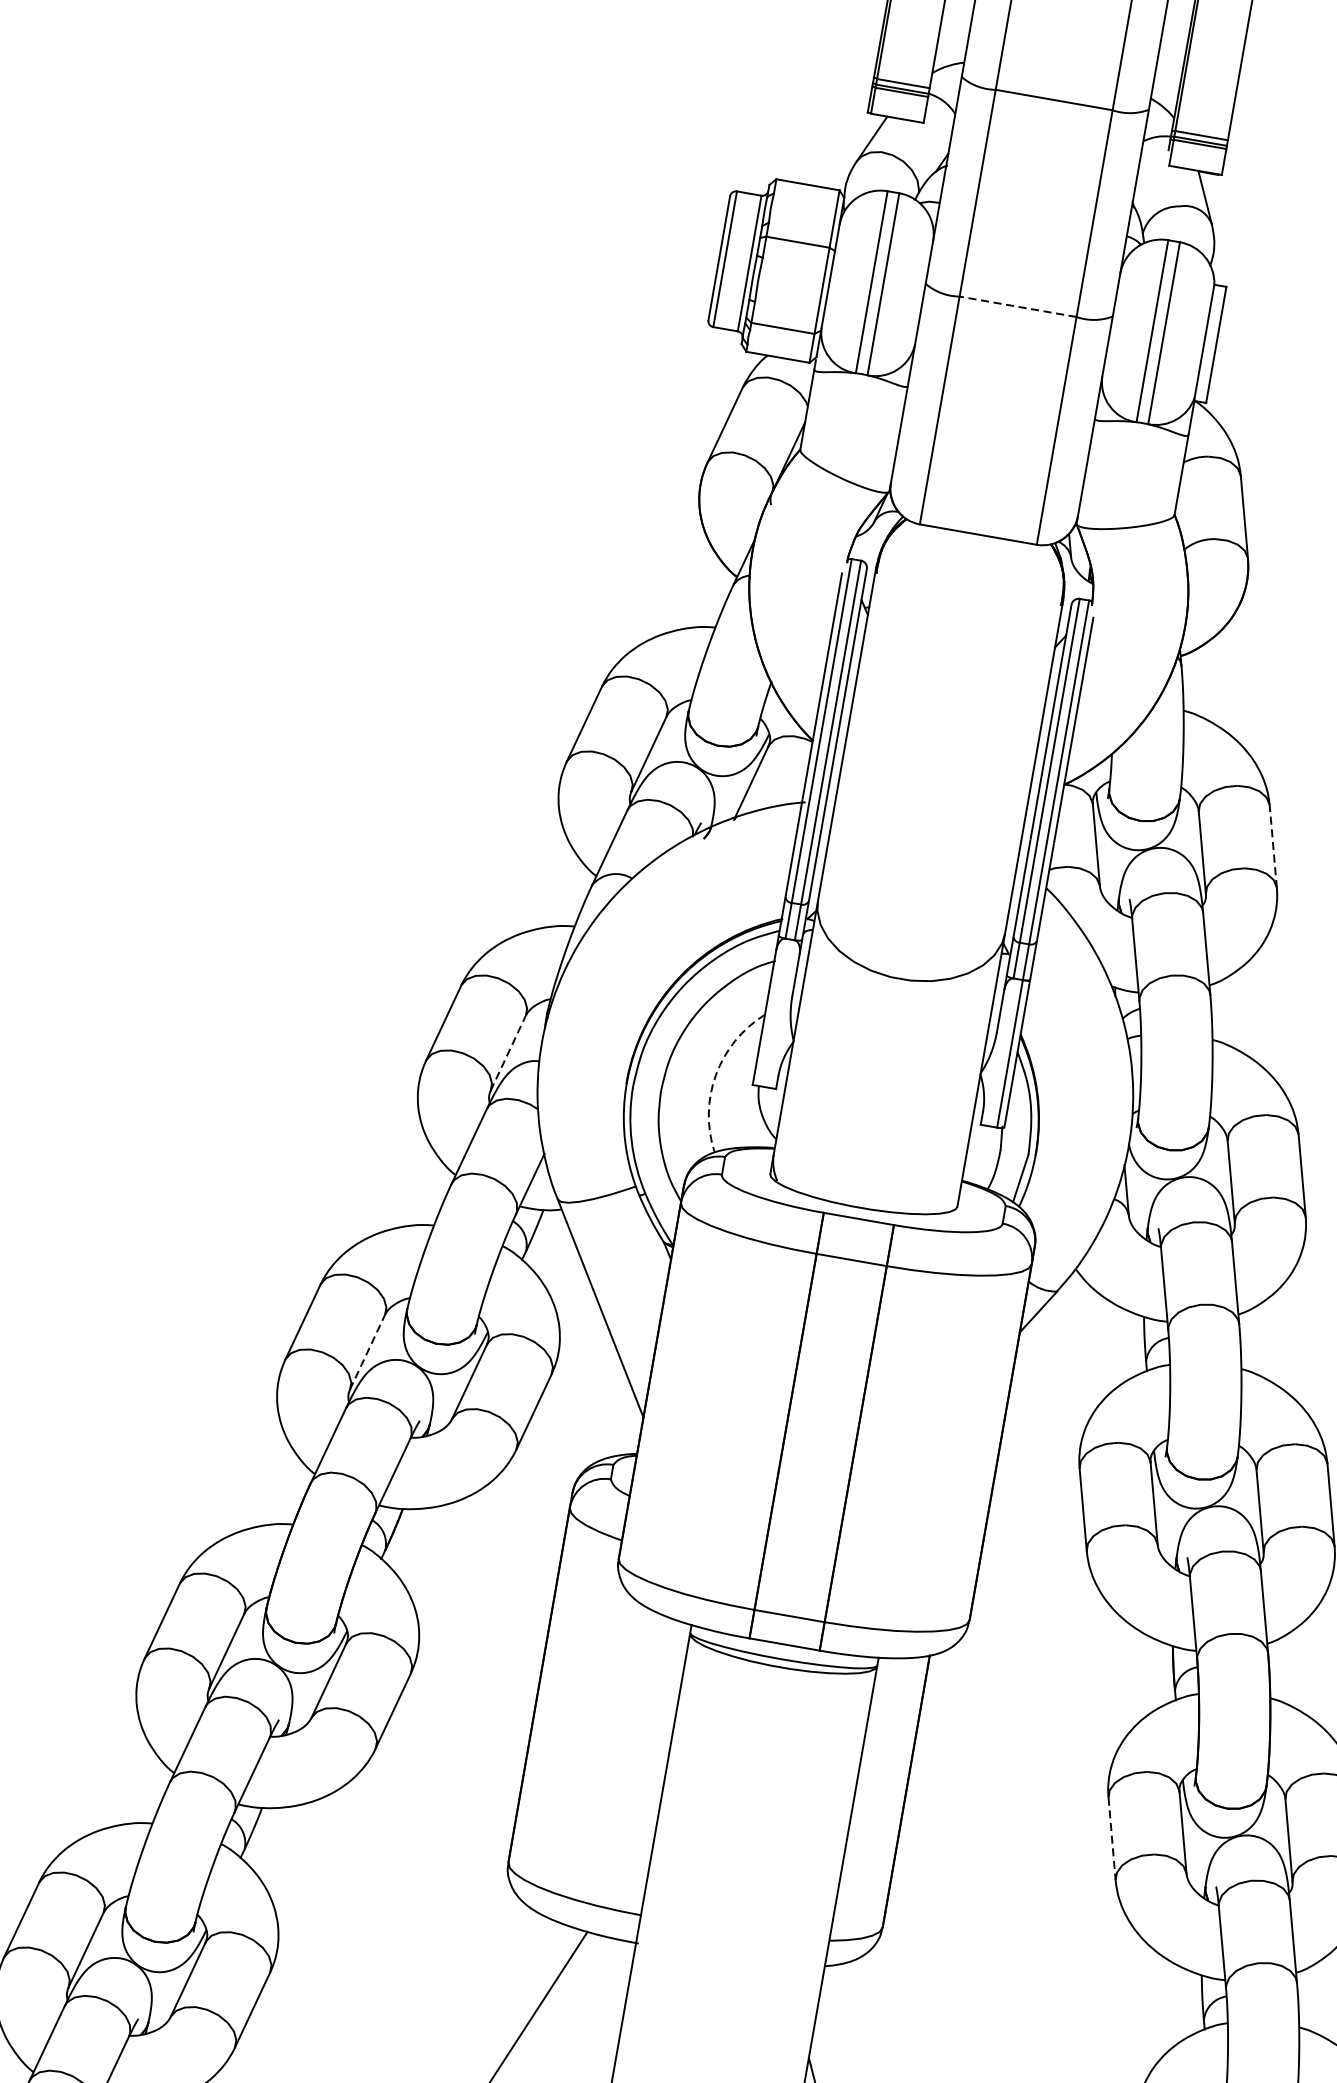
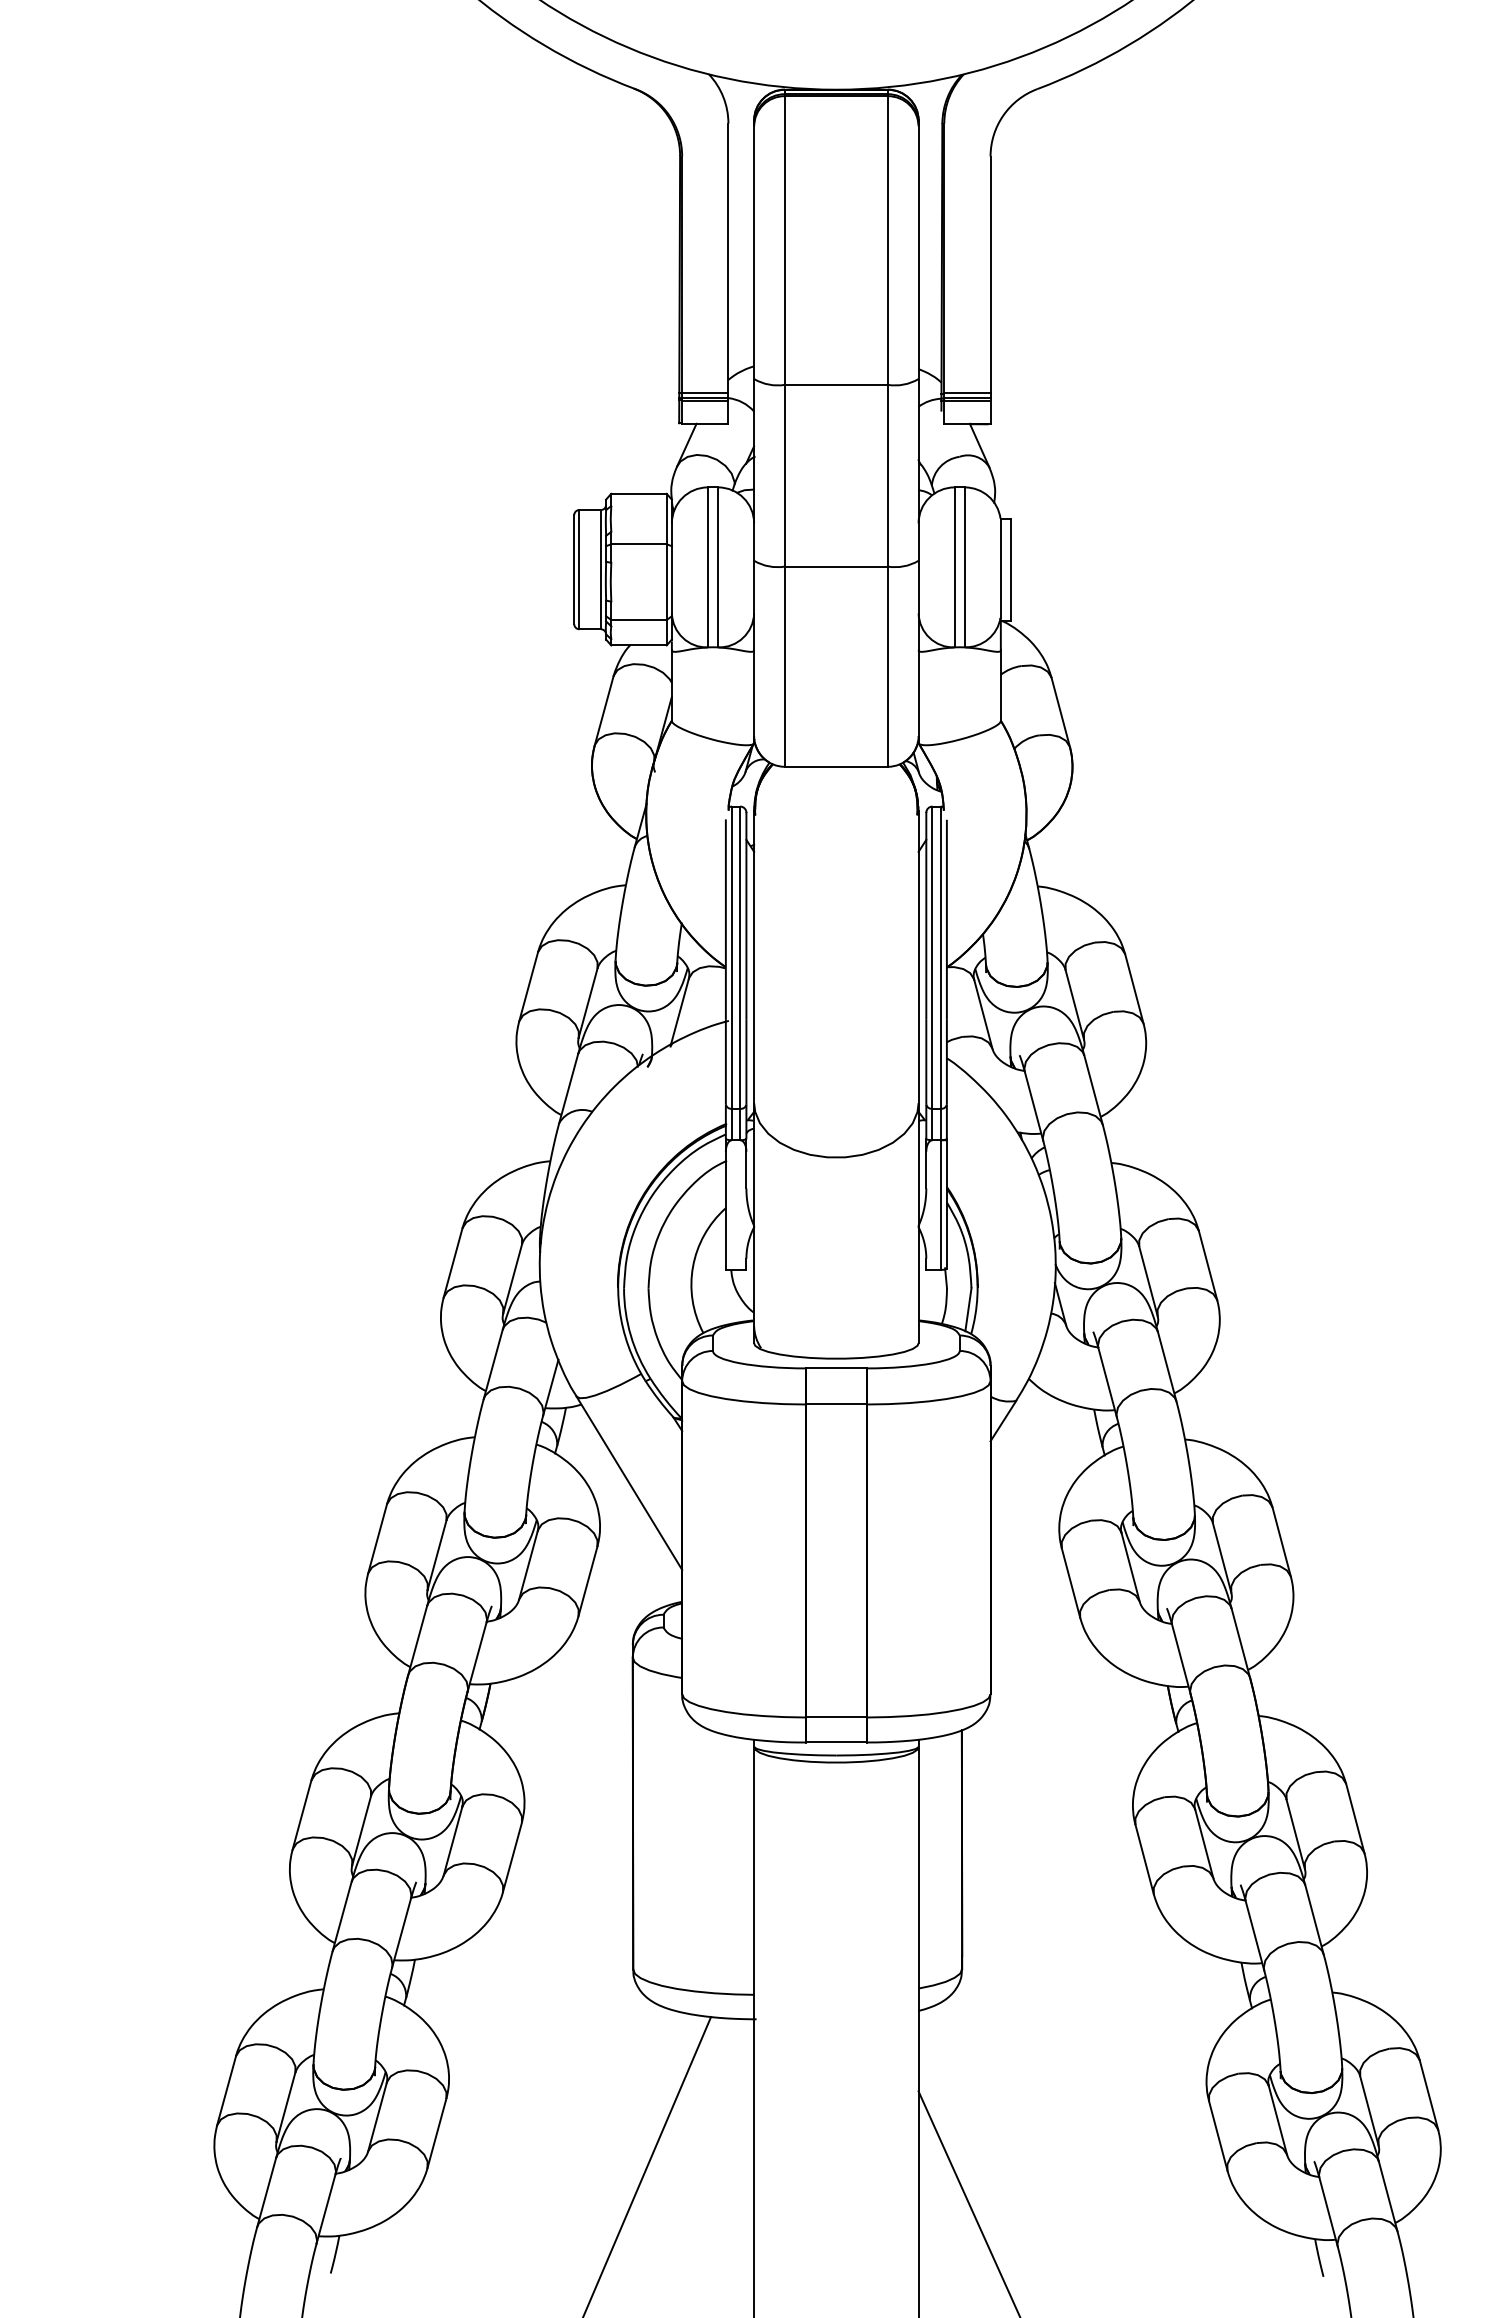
line: (1017, 306) -> (835, 566), dashed -> solid
line: (1273, 847) -> (1134, 989), dashed -> solid
line: (508, 1053) -> (512, 1279), dashed -> solid
arc: (716, 1074) -> (693, 1266), dashed -> solid
line: (367, 1352) -> (437, 1555), dashed -> solid
line: (1111, 1838) -> (1144, 1859), dashed -> solid

